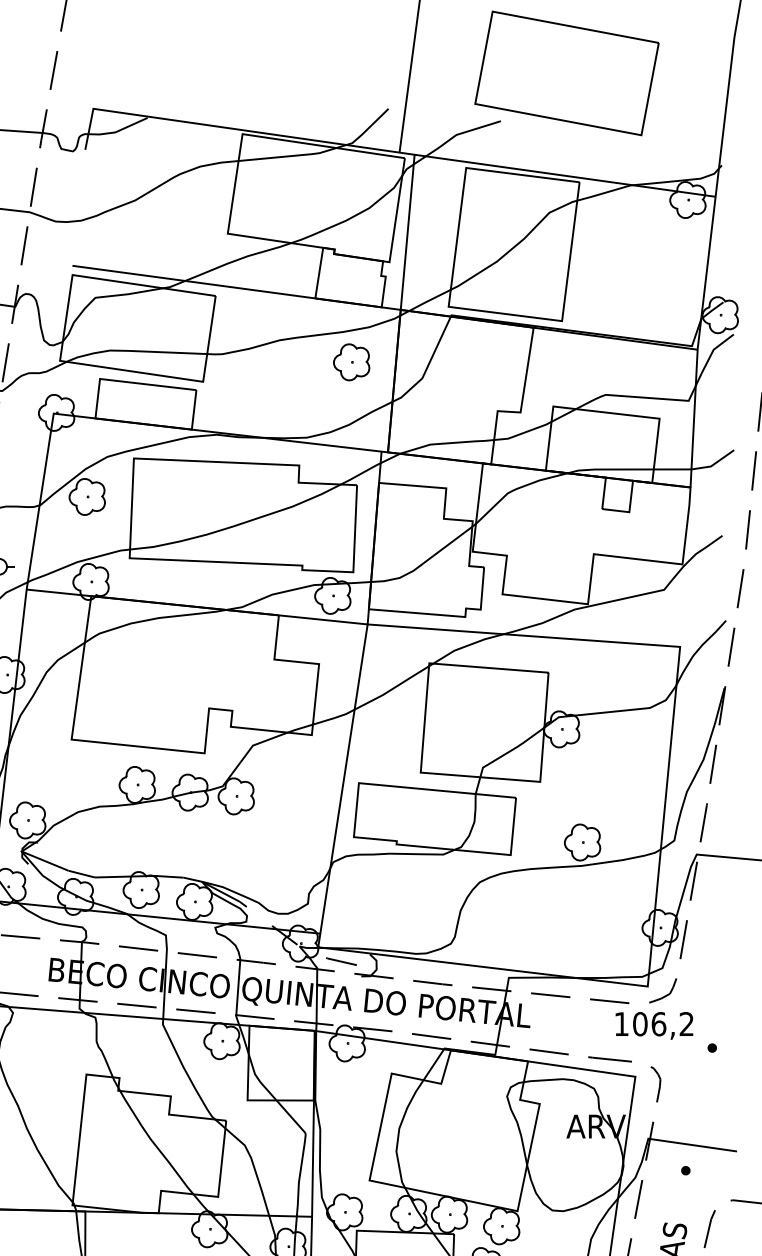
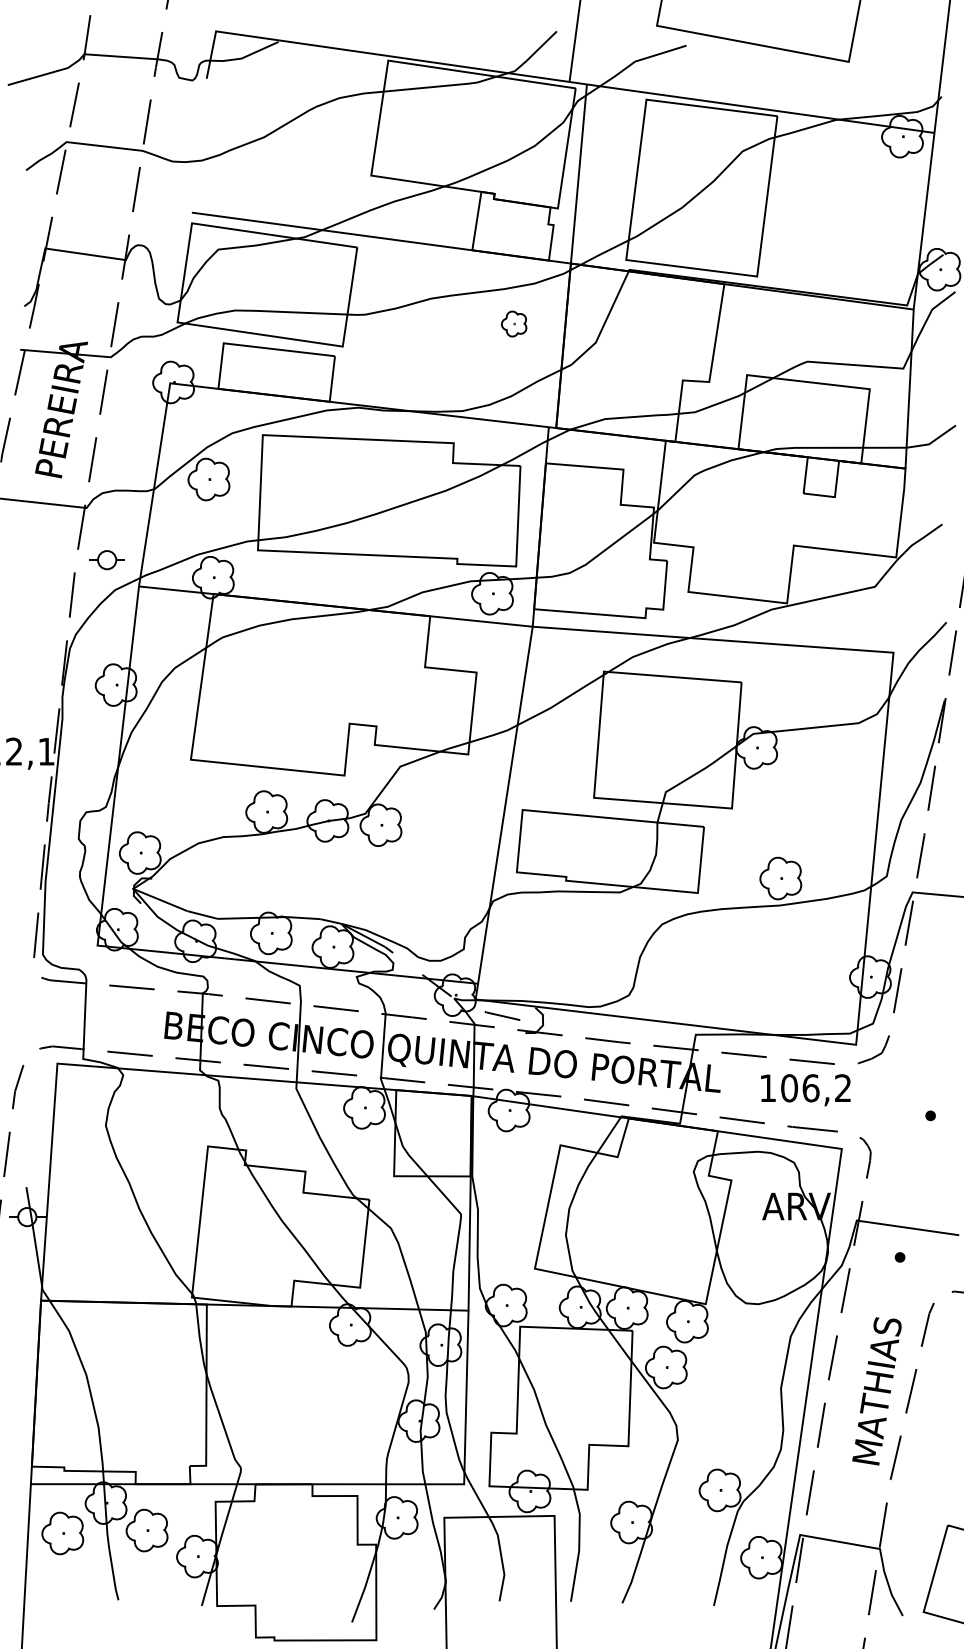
part: (351, 361) -> (513, 323), size x0.6
text: (654, 1026) -> (805, 1090), moved

